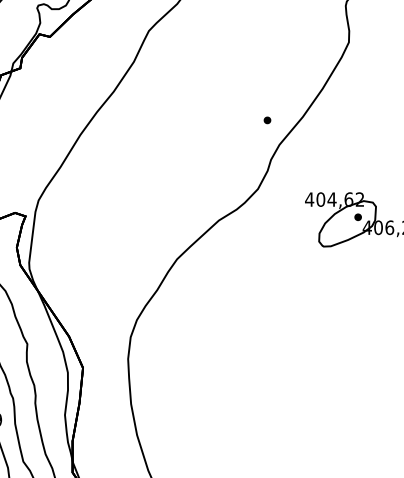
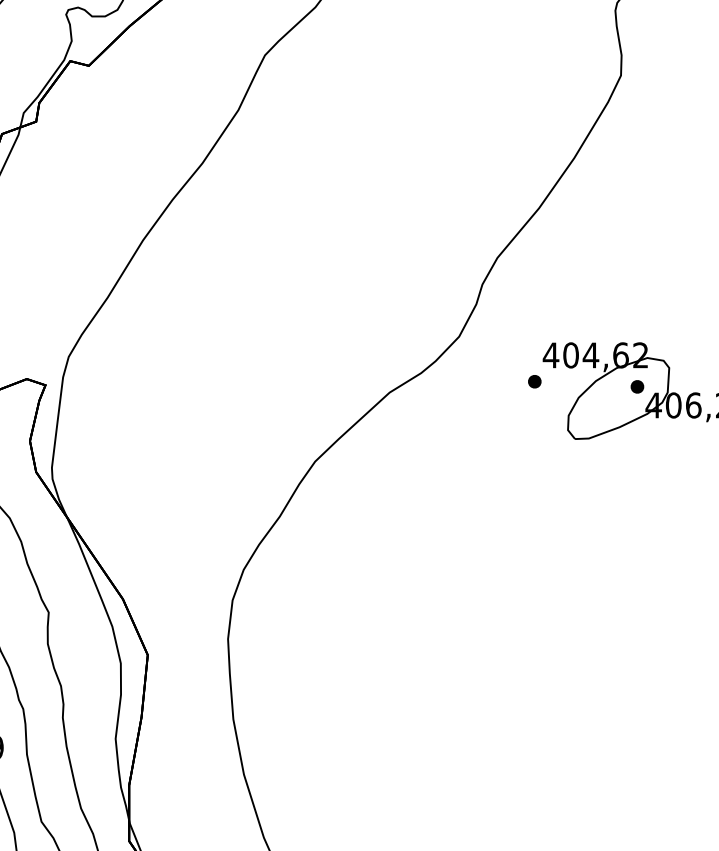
part: (267, 120) -> (534, 381), moved

